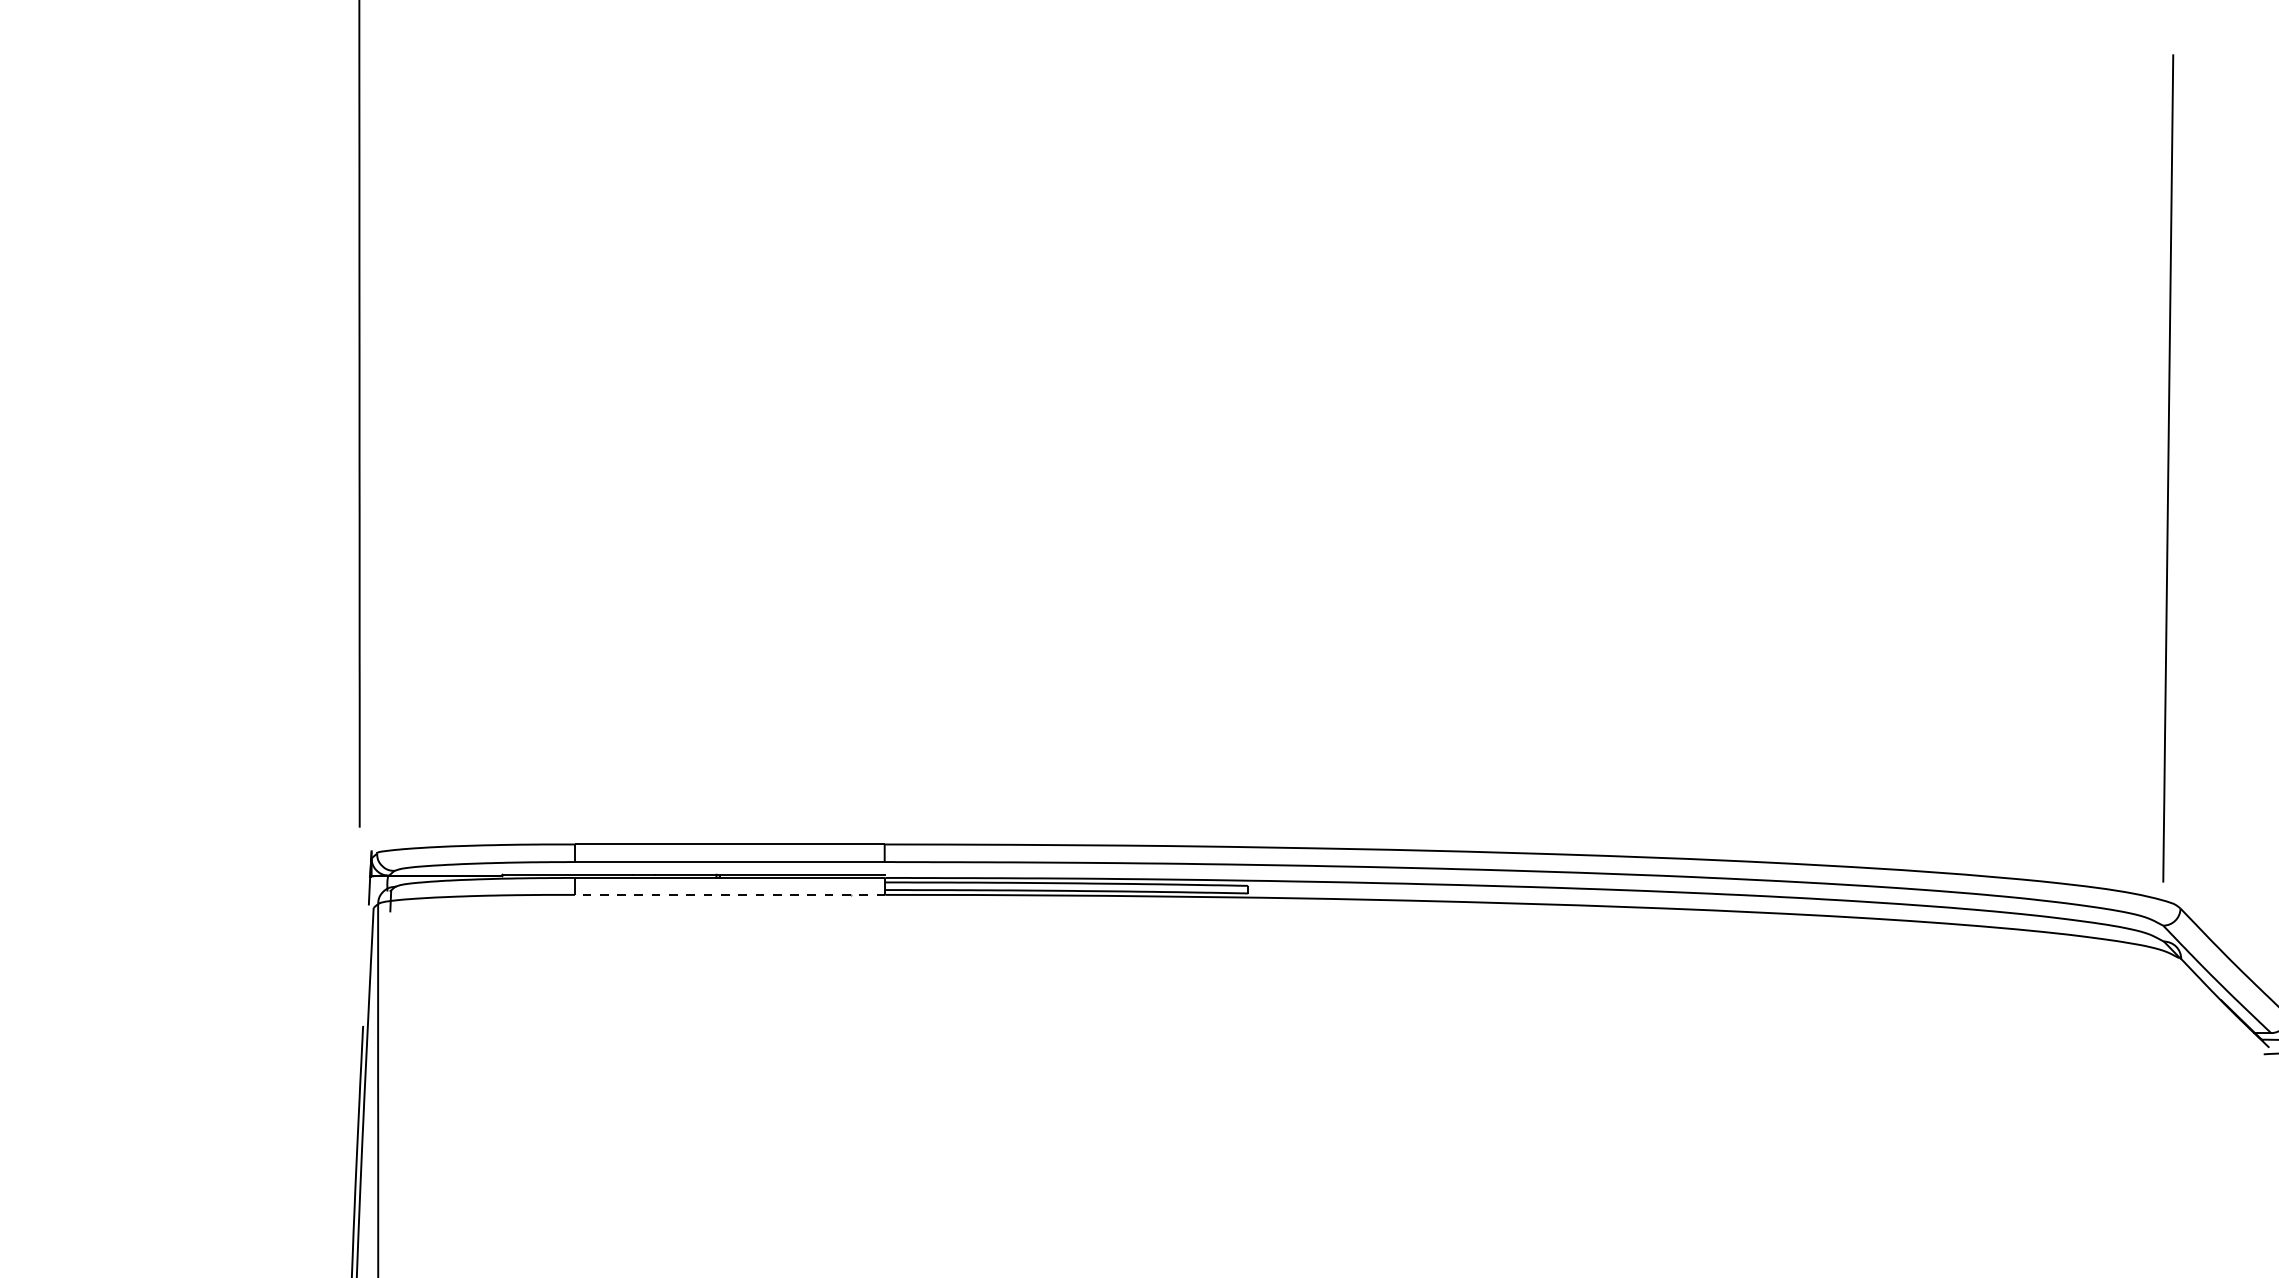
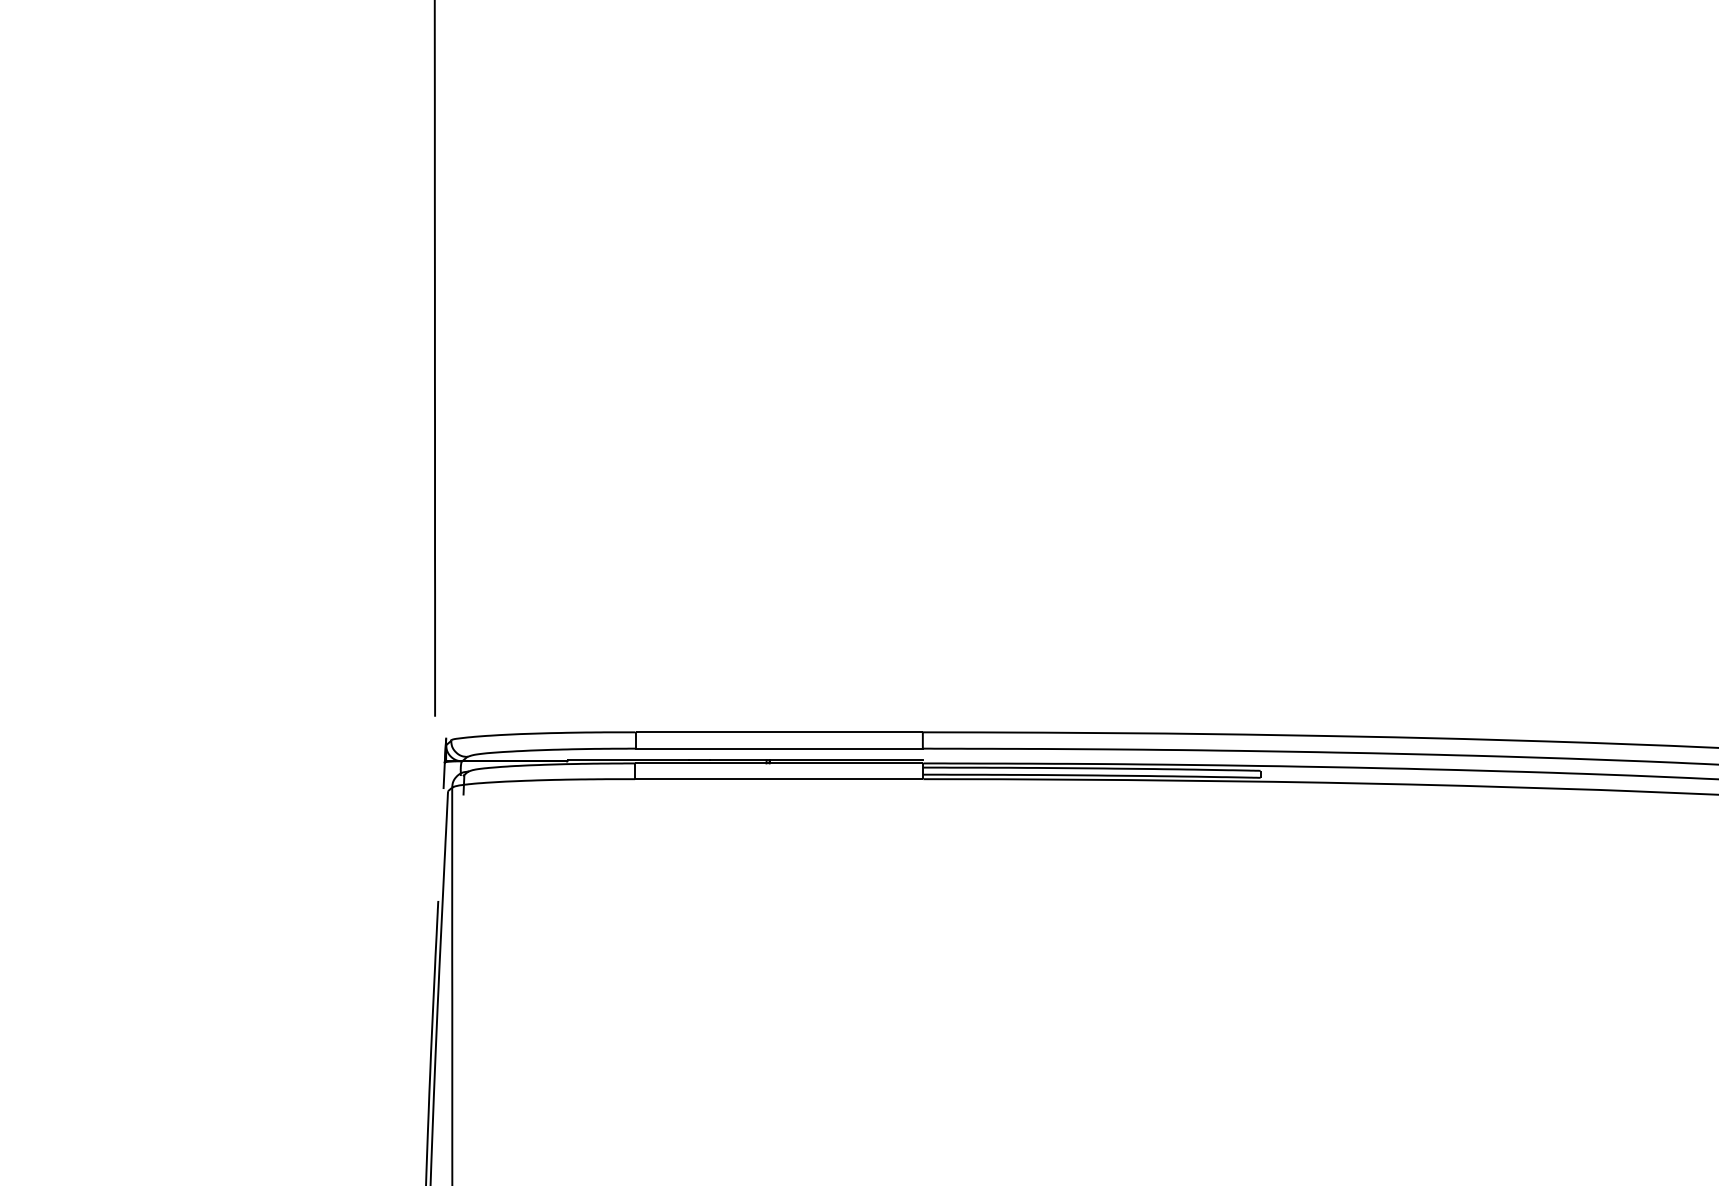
line: (730, 894) -> (779, 778), dashed -> solid

